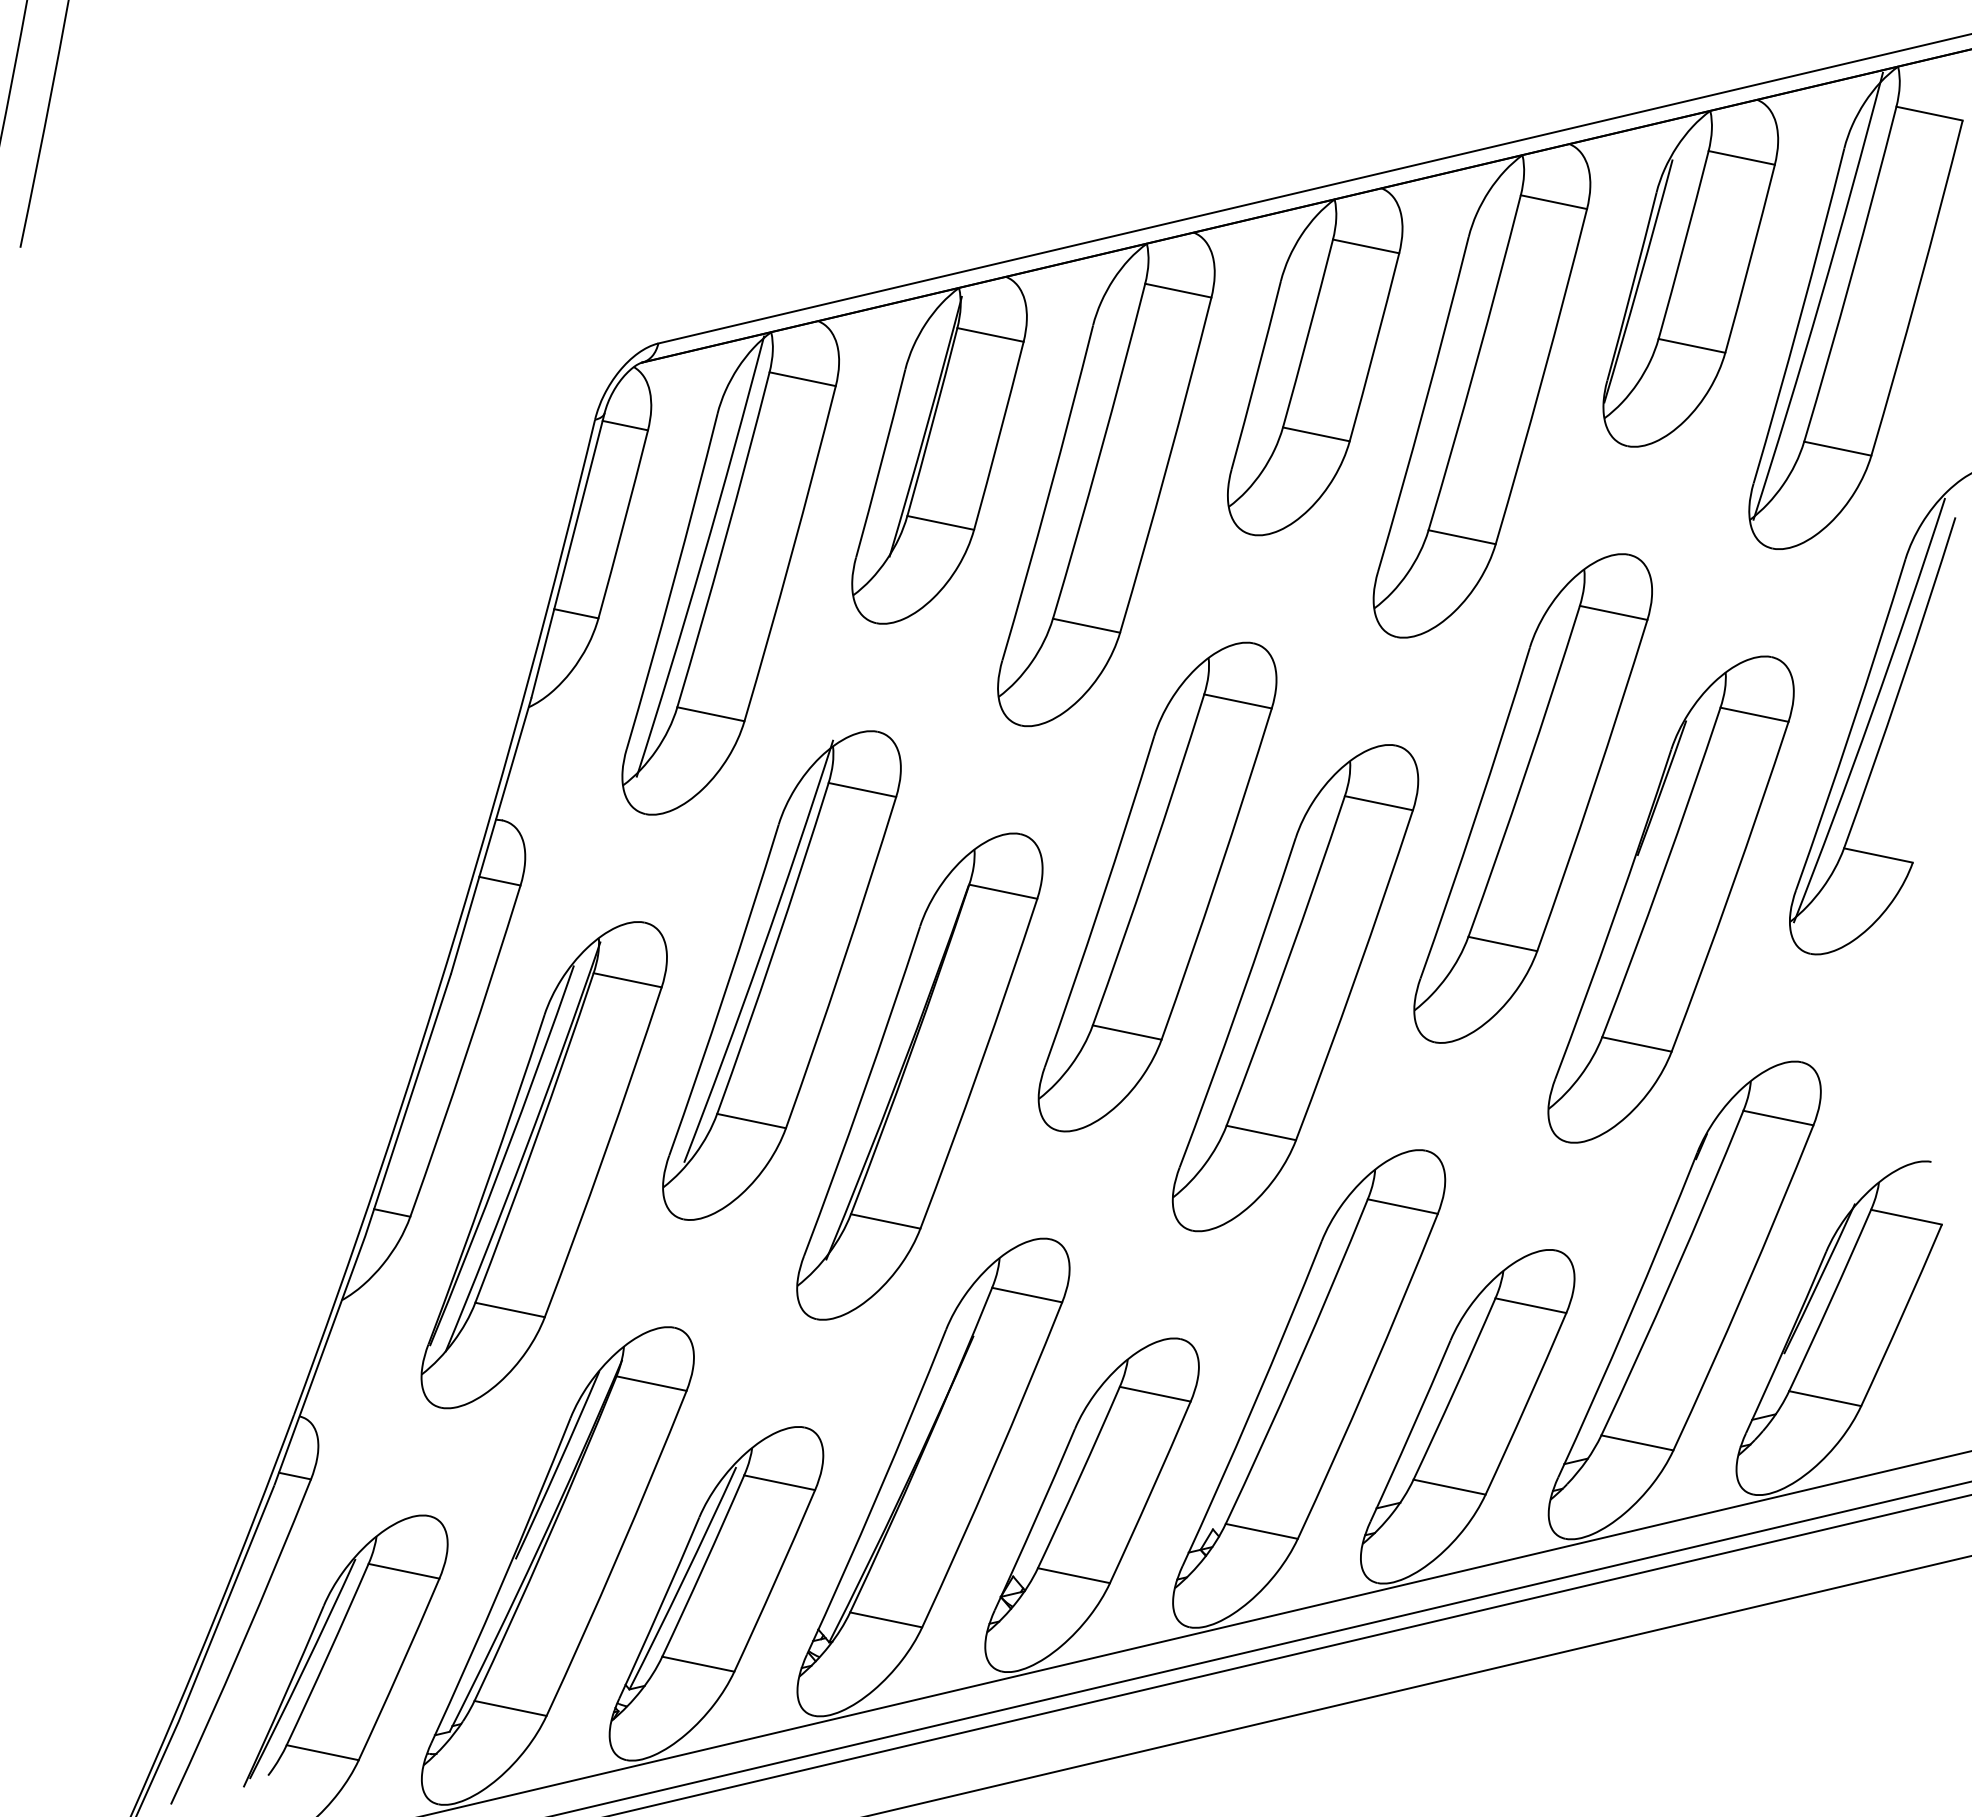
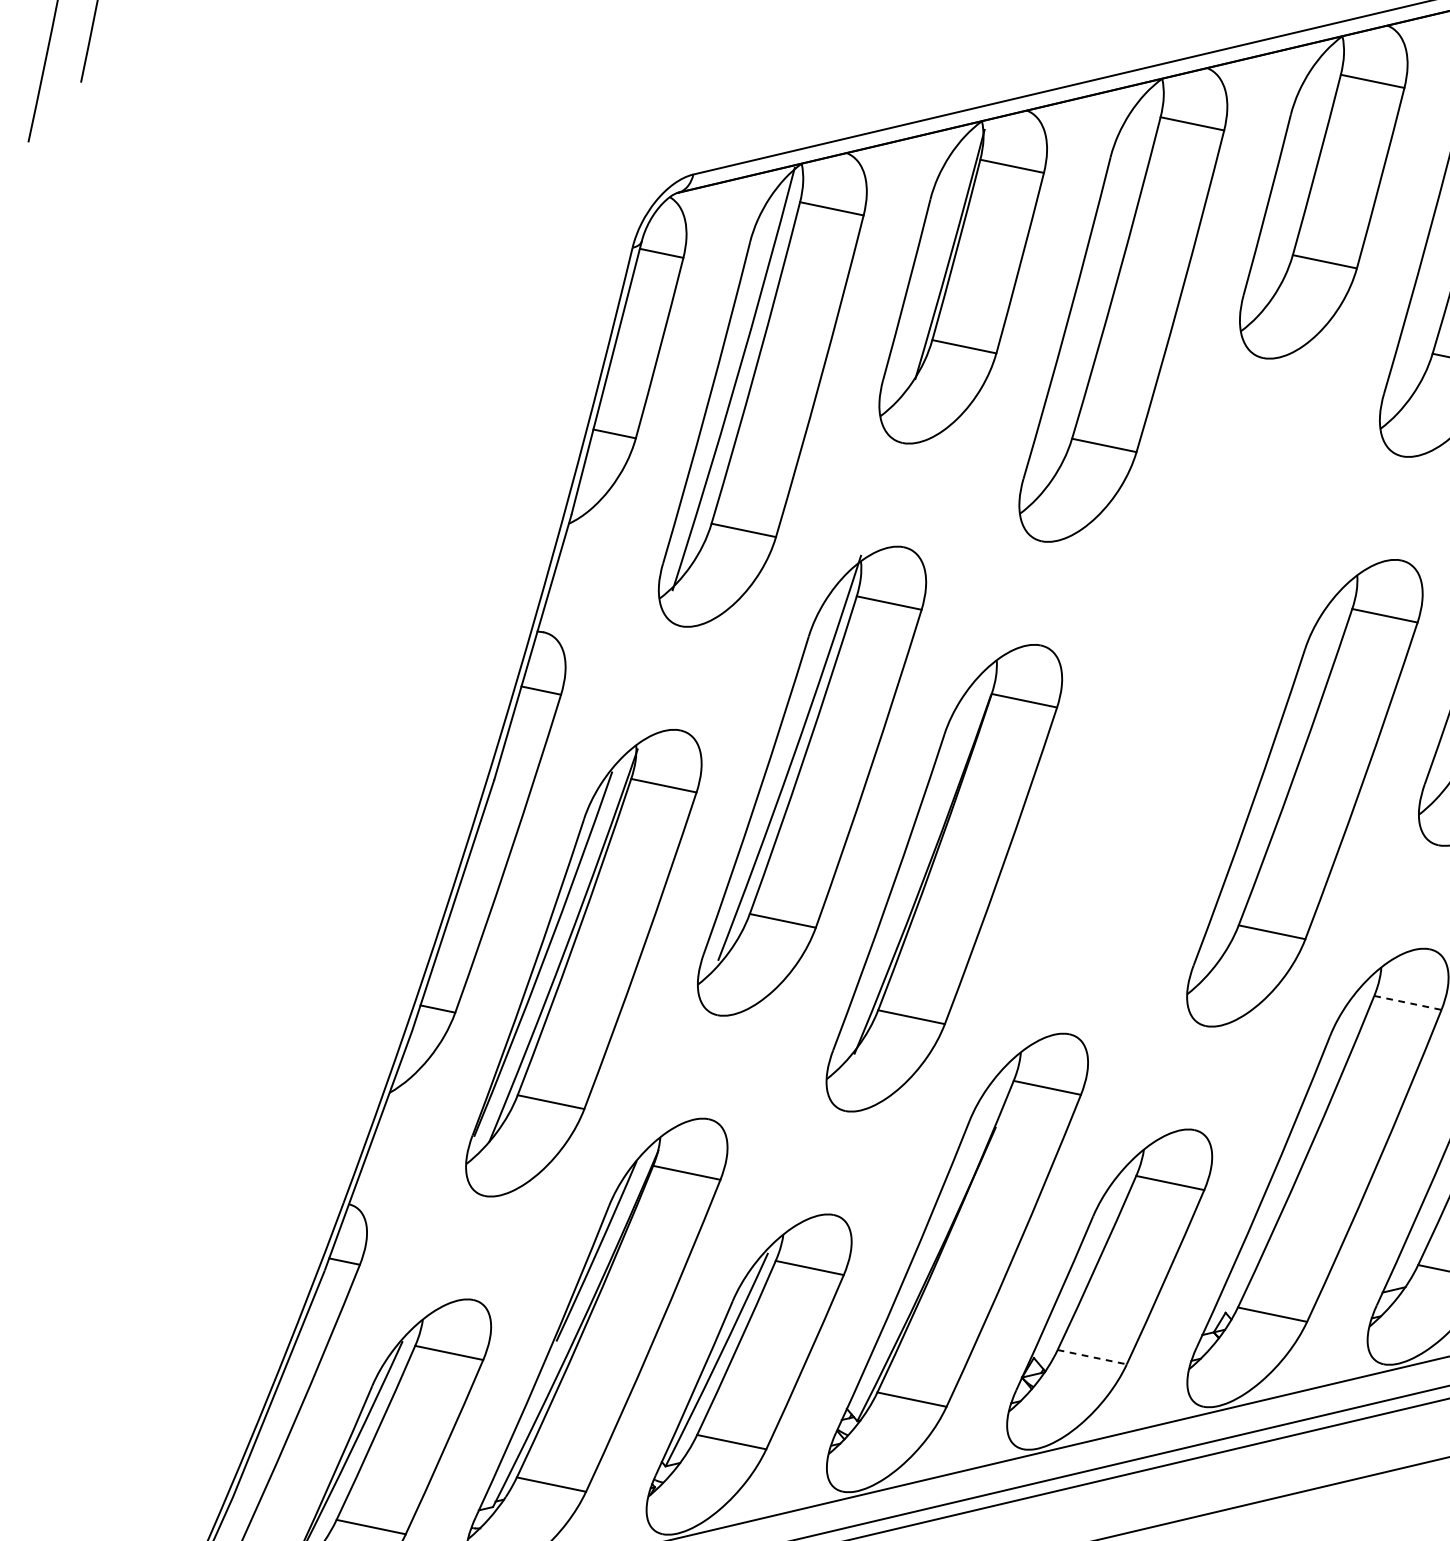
part: (1157, 886) -> (1172, 695), removed
line: (1402, 1206) -> (1407, 1002), solid -> dashed
line: (1073, 1575) -> (1091, 1357), solid -> dashed

